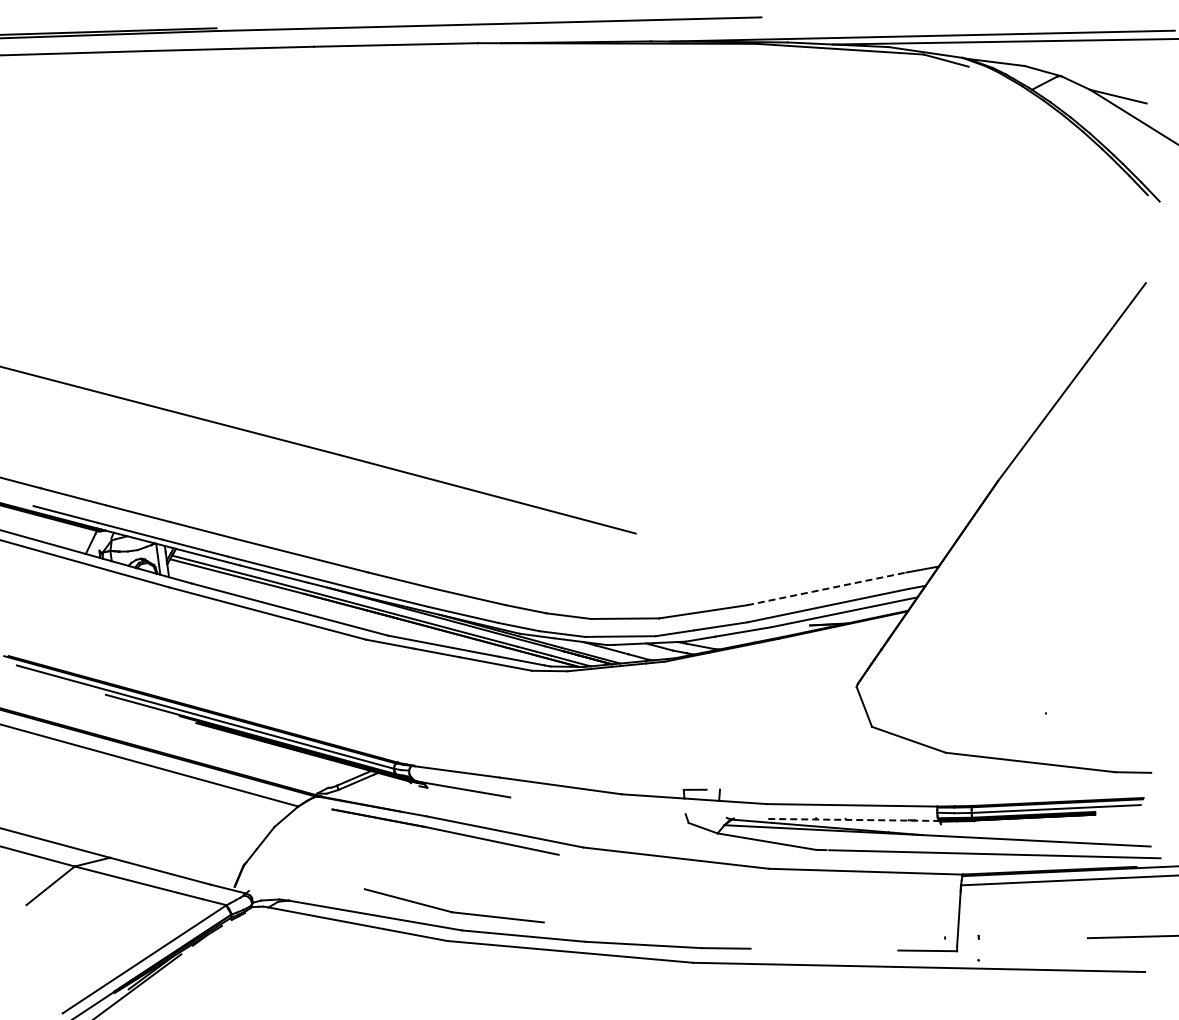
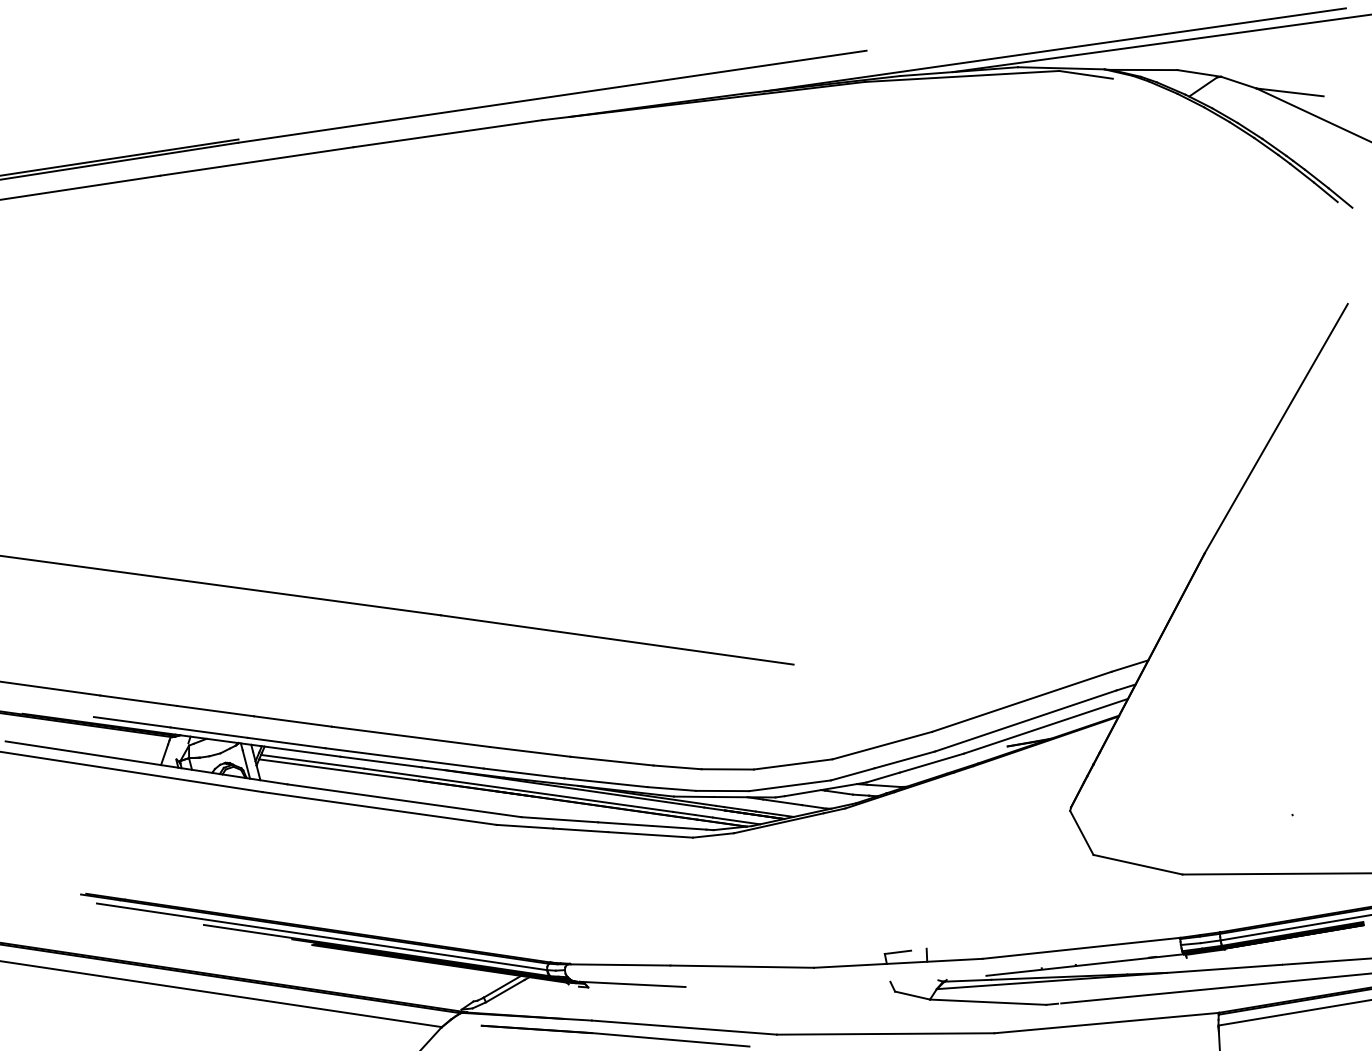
line: (827, 588) -> (1022, 701), dashed -> solid
line: (854, 819) -> (1086, 964), dashed -> solid

